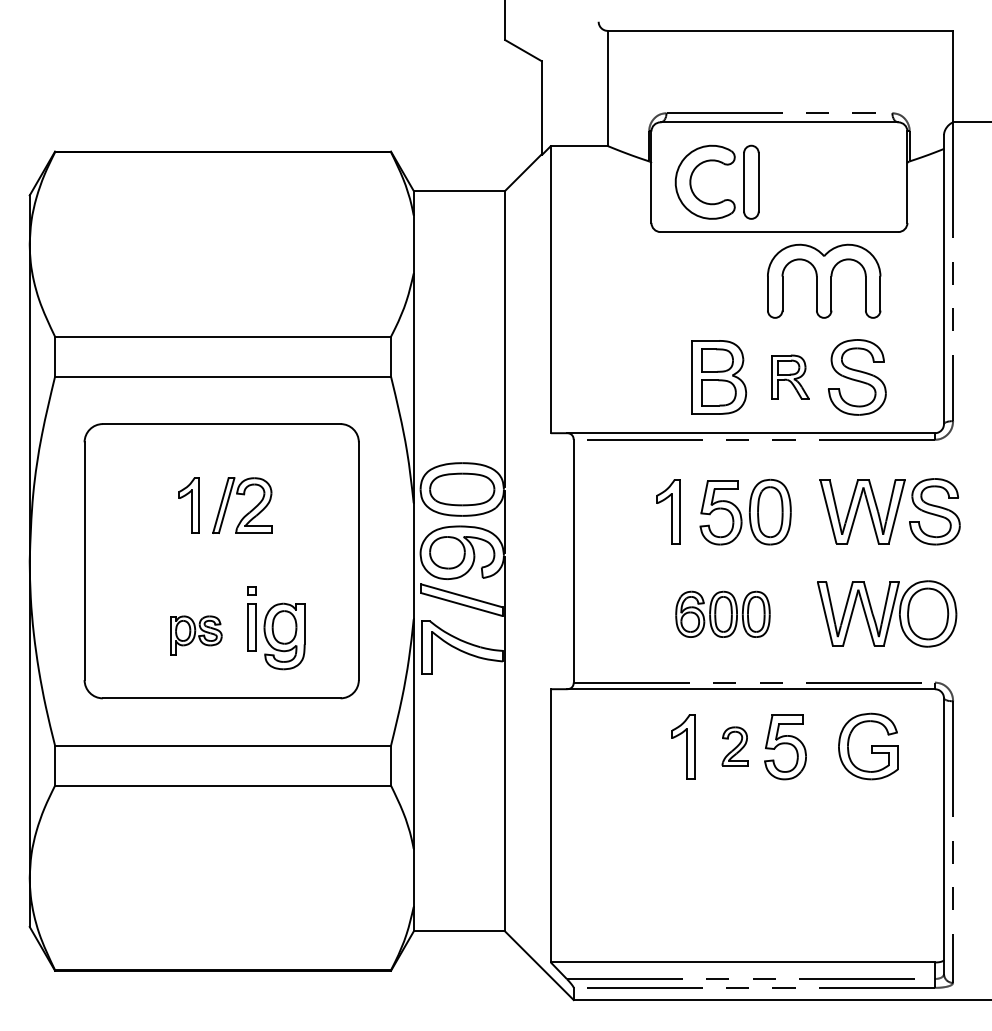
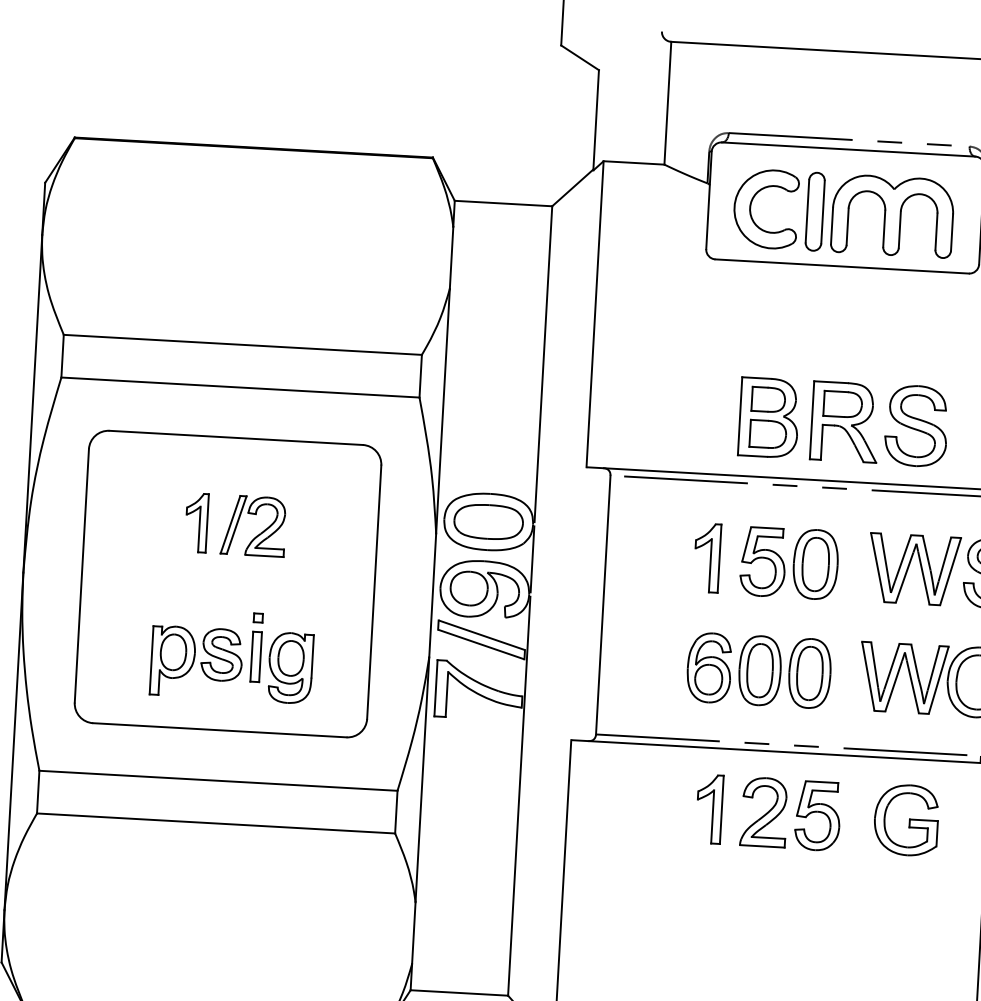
part: (824, 280) -> (893, 215), moved
part: (790, 377) -> (845, 422), size x1.67
part: (722, 614) -> (758, 670), size x1.43
part: (196, 635) -> (196, 661), size x1.67
part: (734, 746) -> (763, 812), size x1.67

